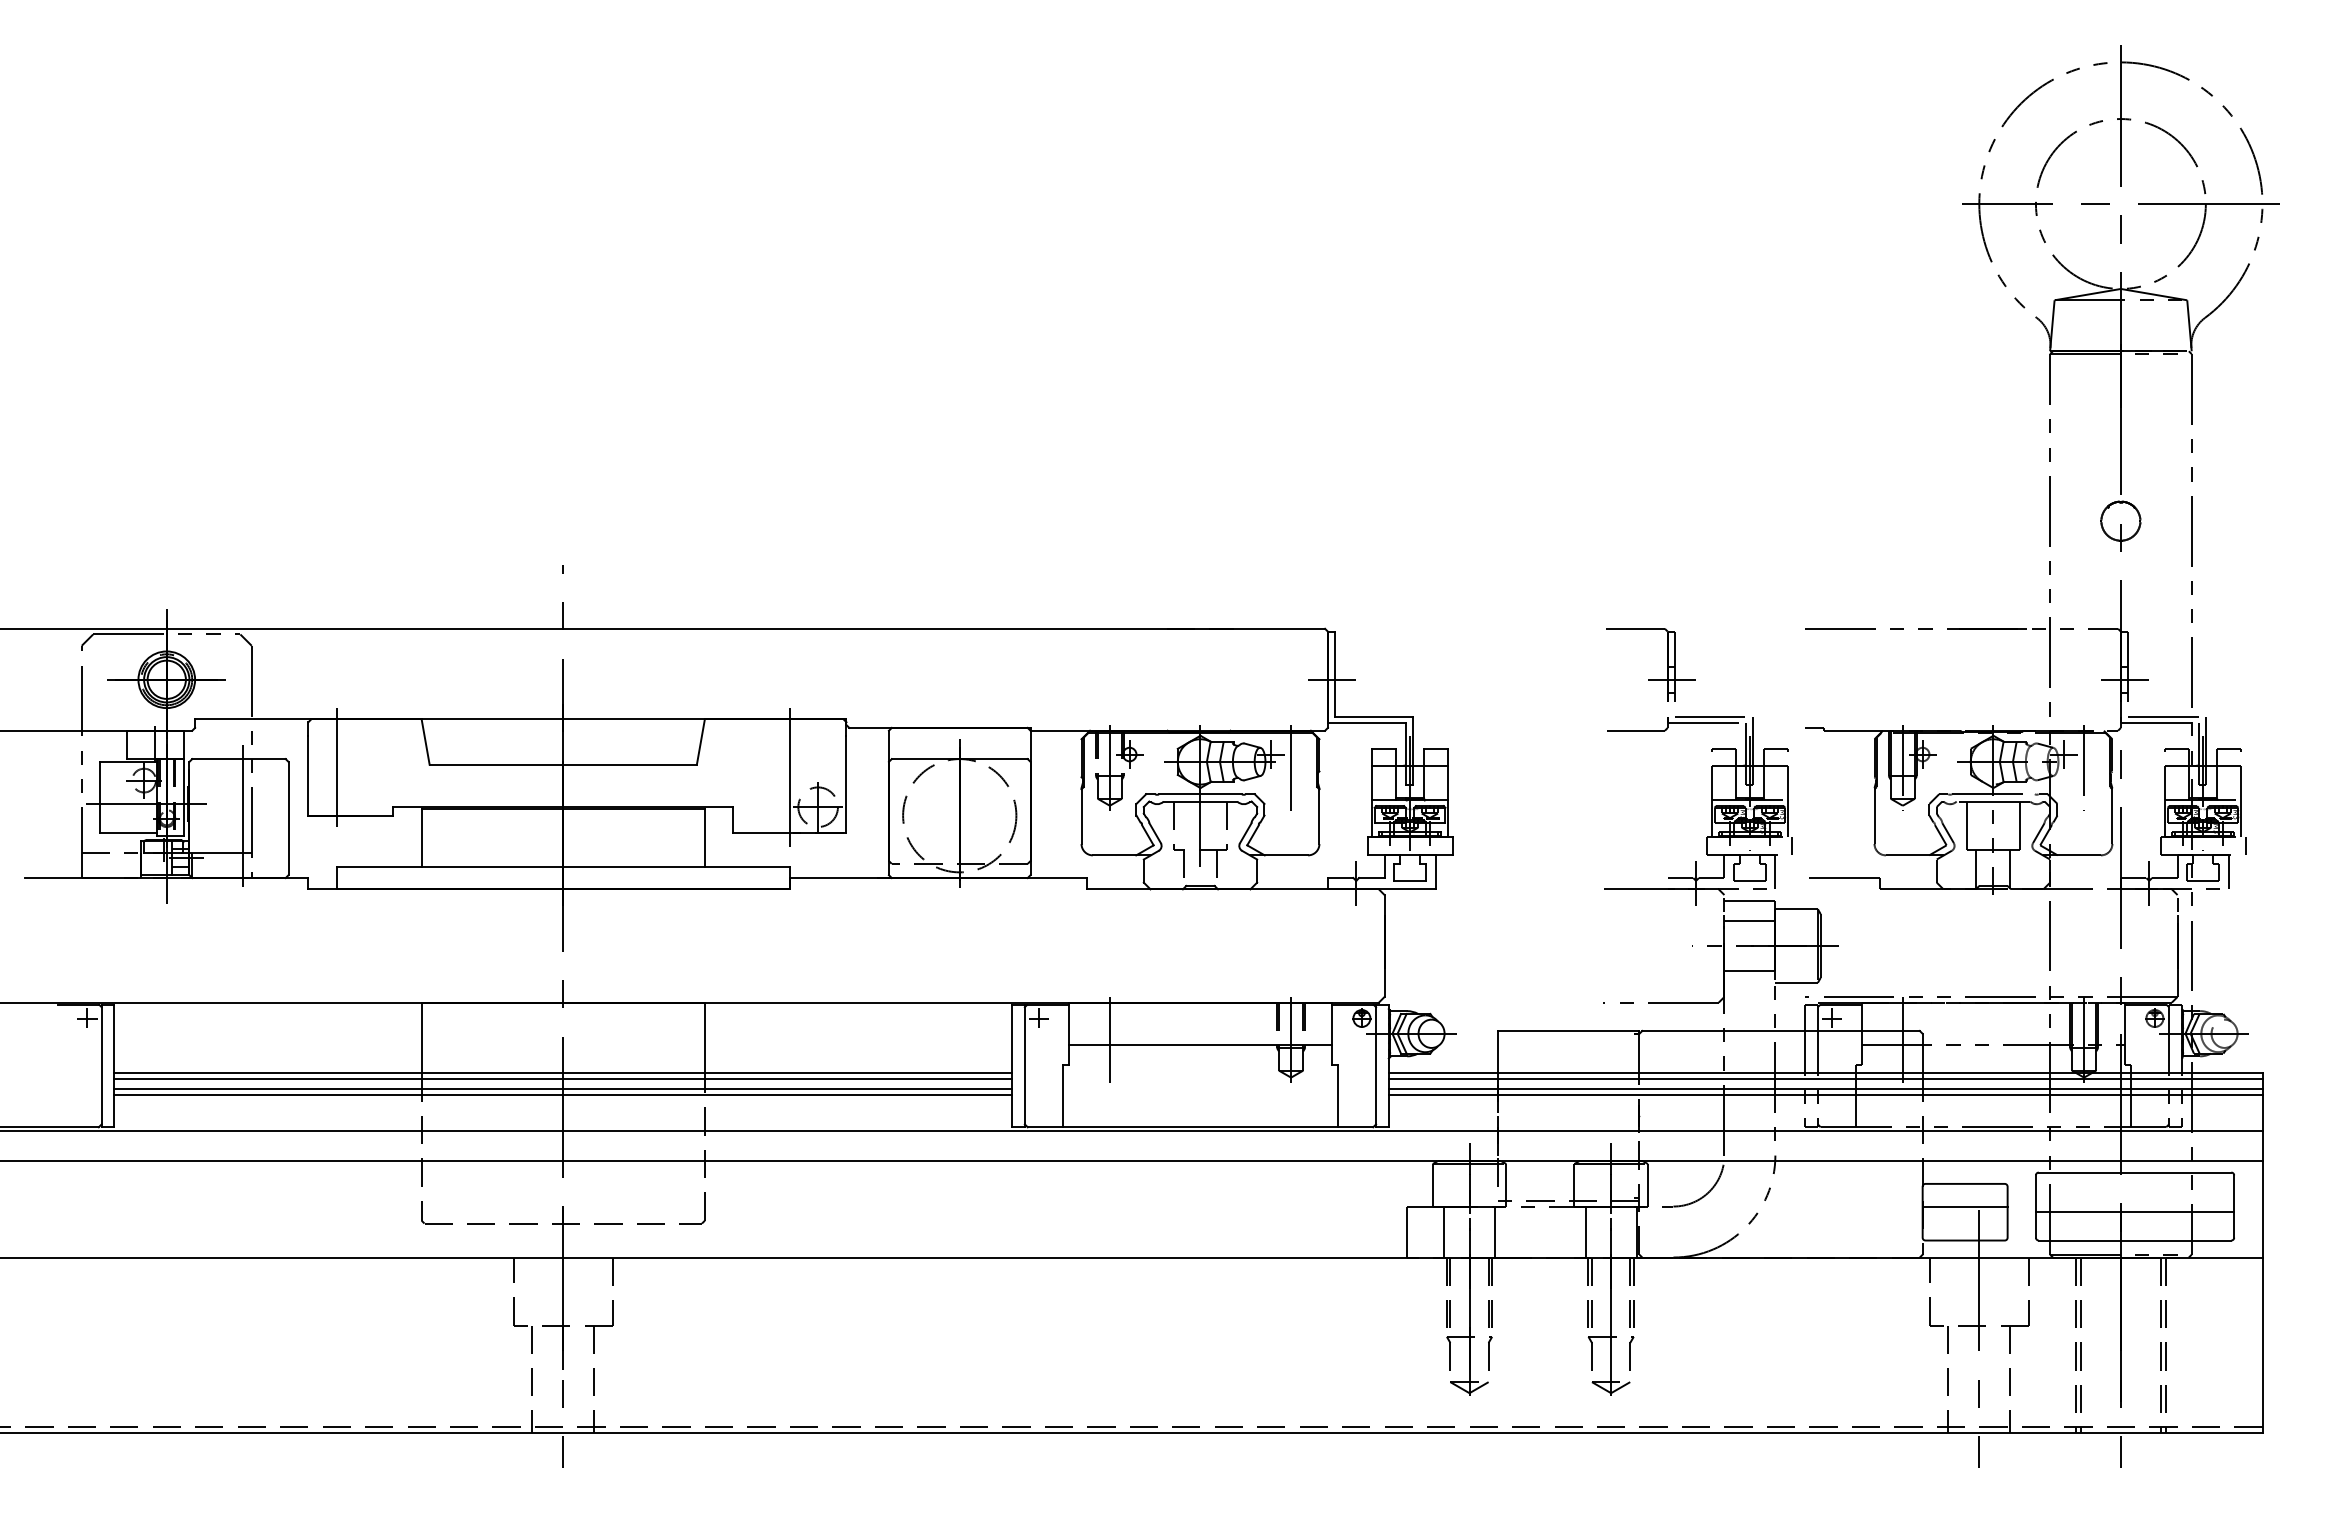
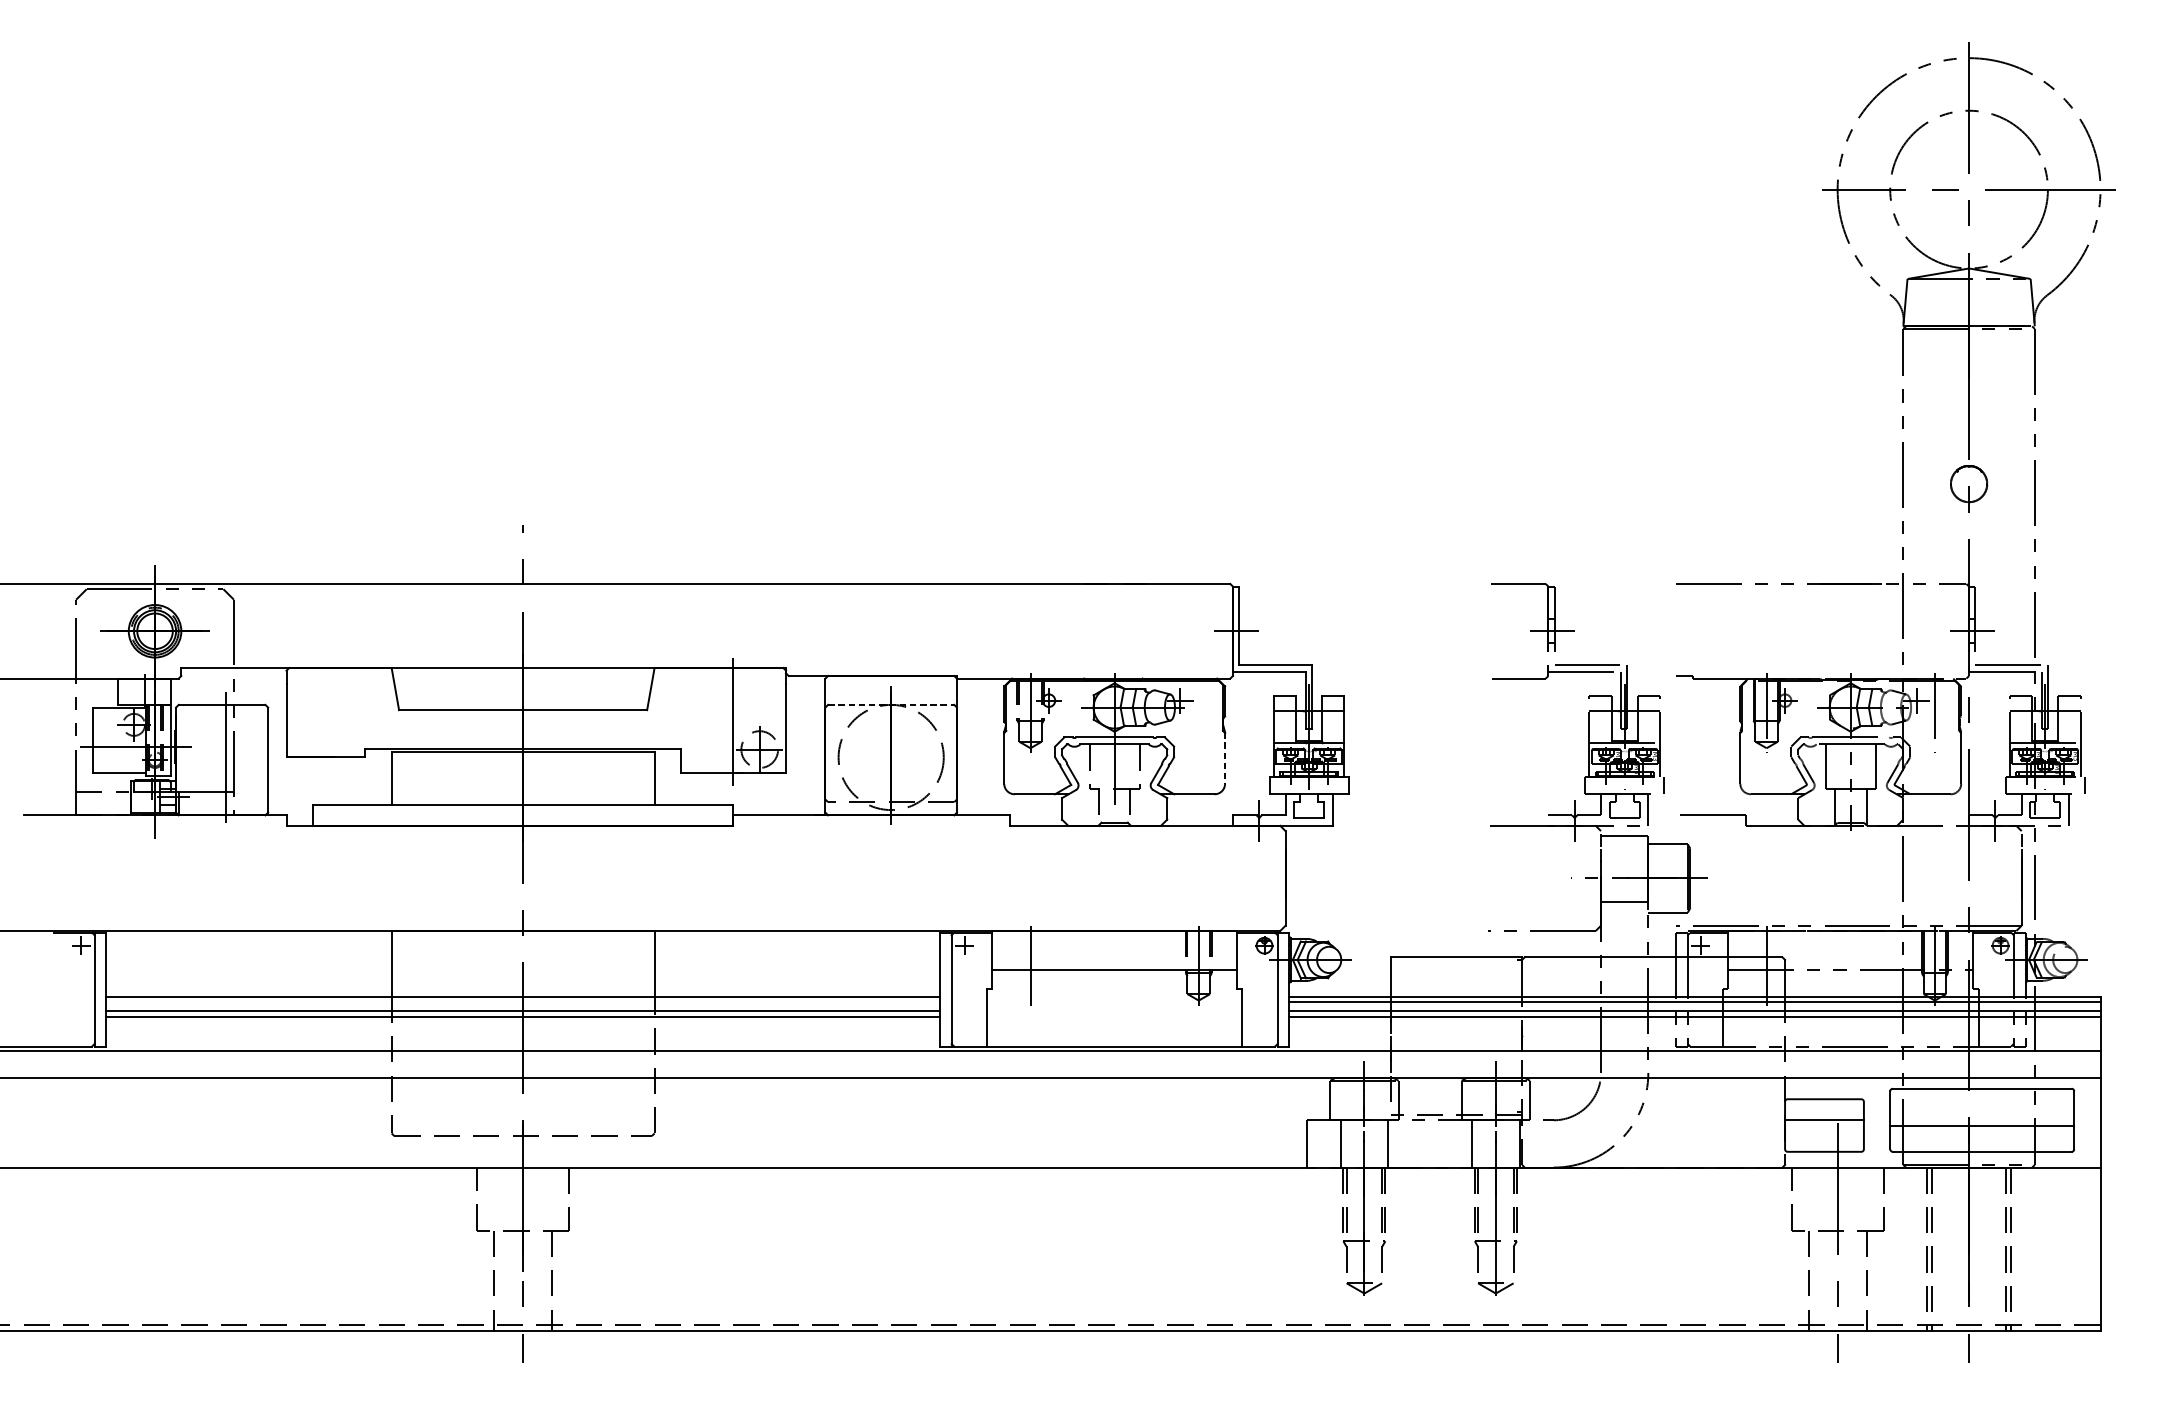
line: (959, 759) -> (890, 705), solid -> dashed
line: (336, 767) -> (312, 712), removed
line: (1291, 768) -> (1199, 713), removed
line: (1319, 816) -> (1225, 758), solid -> dashed
line: (1749, 920) -> (1624, 854), removed
line: (563, 1078) -> (523, 1001), removed

